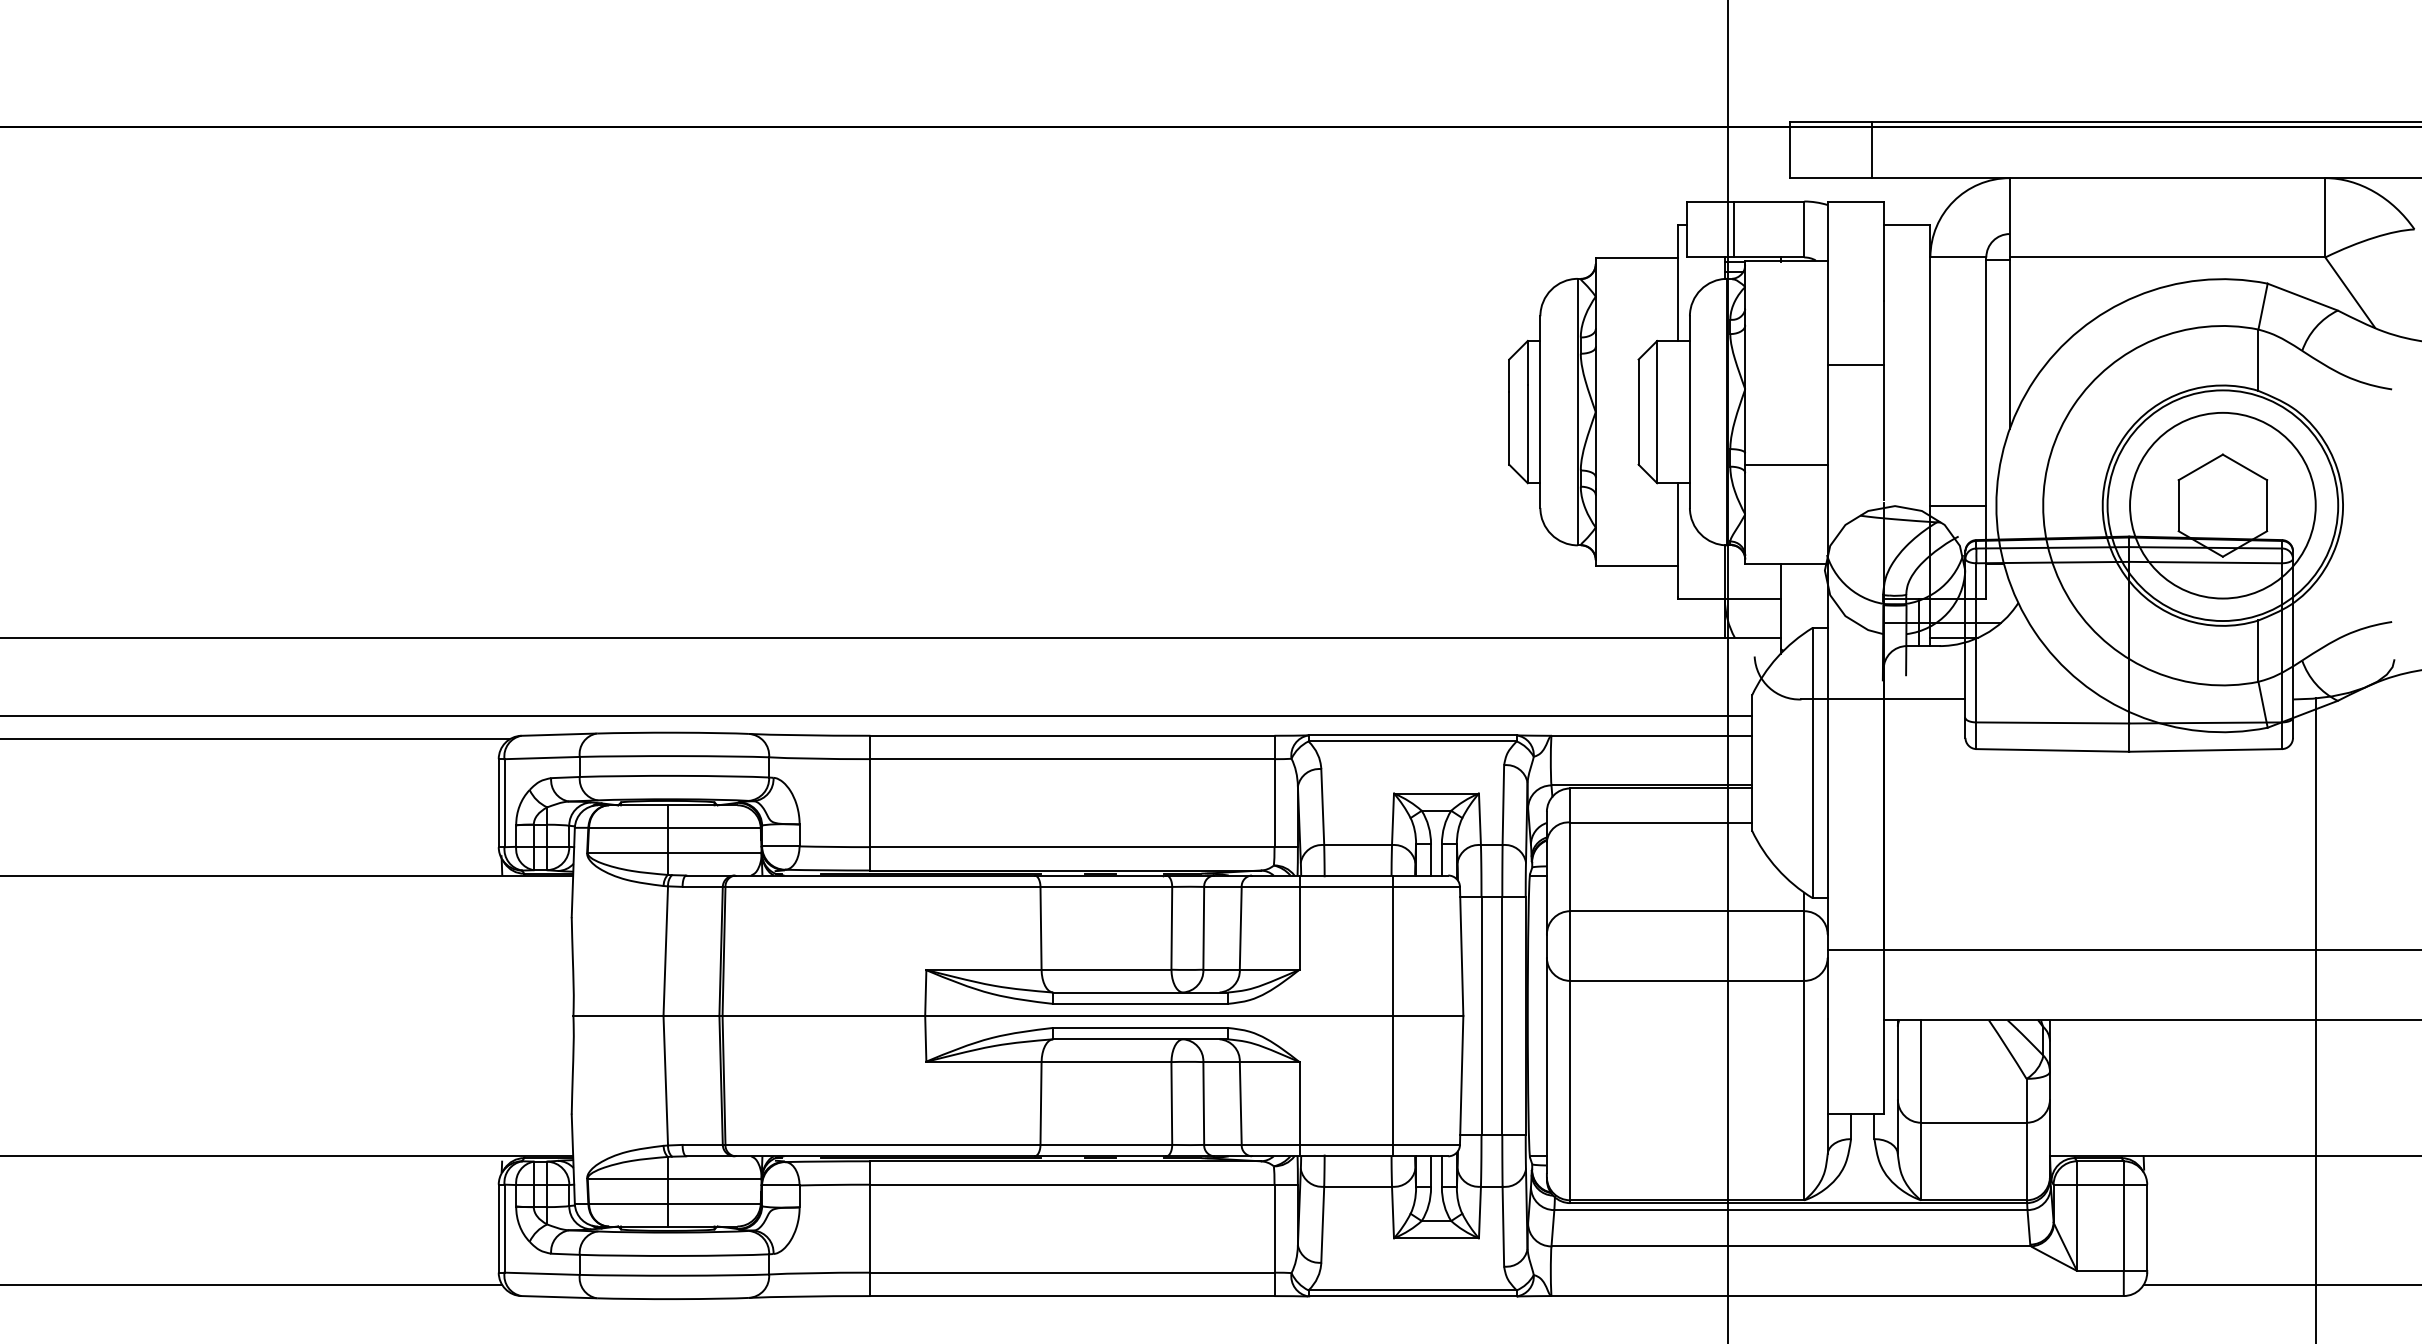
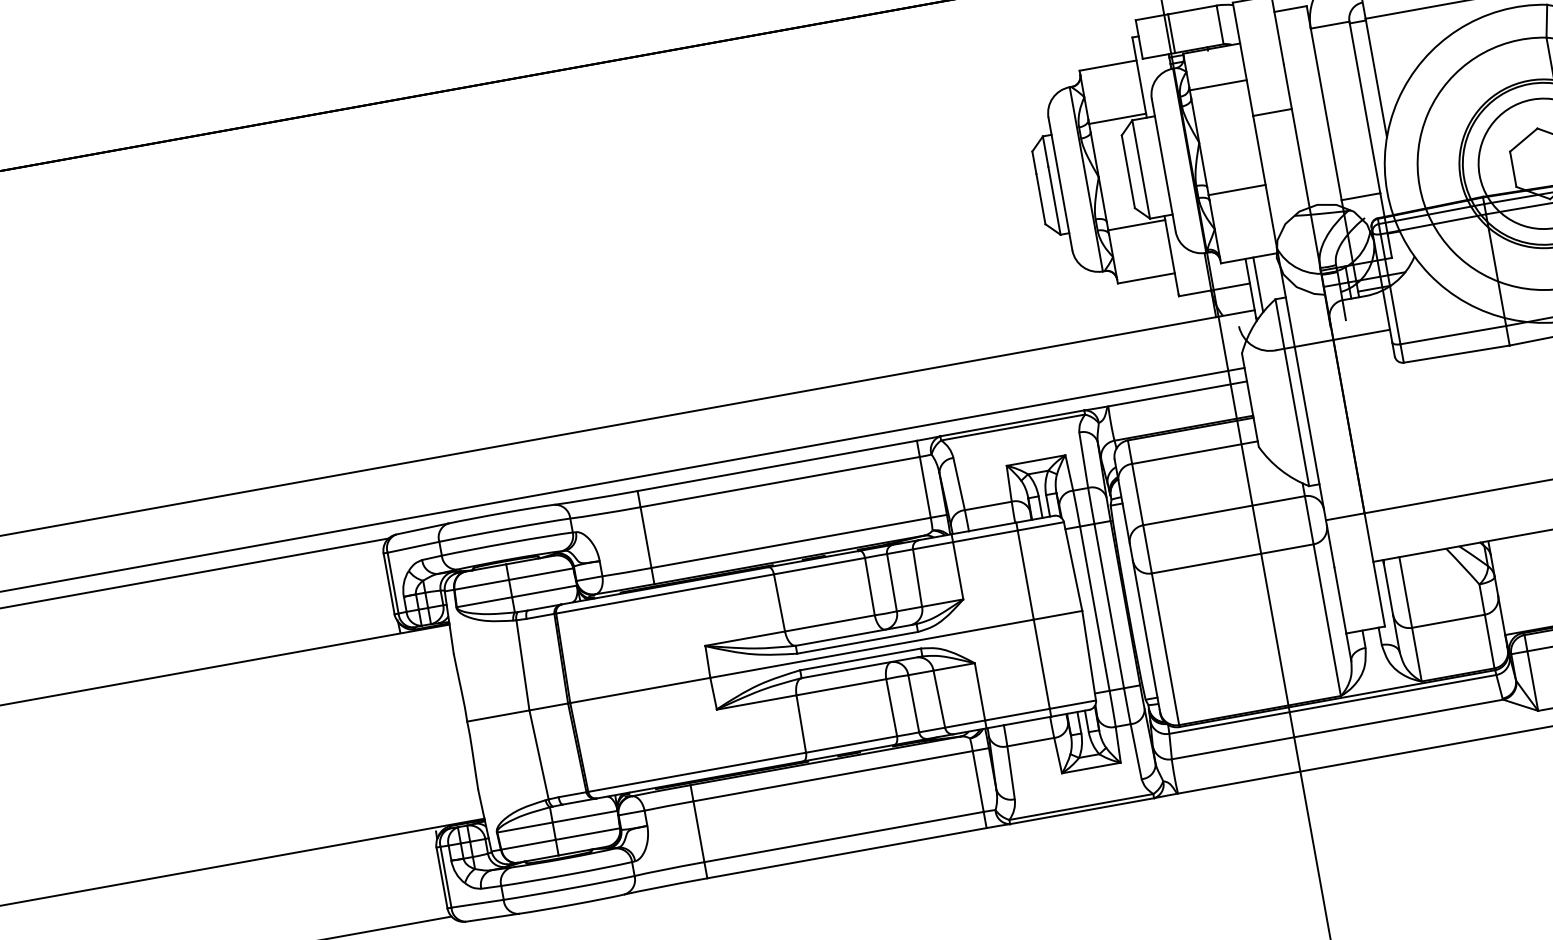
line: (1786, 313) -> (1218, 85), added
line: (1636, 335) -> (1117, 119), added
line: (1636, 489) -> (1136, 225), added
line: (1792, 602) -> (1258, 284), added

